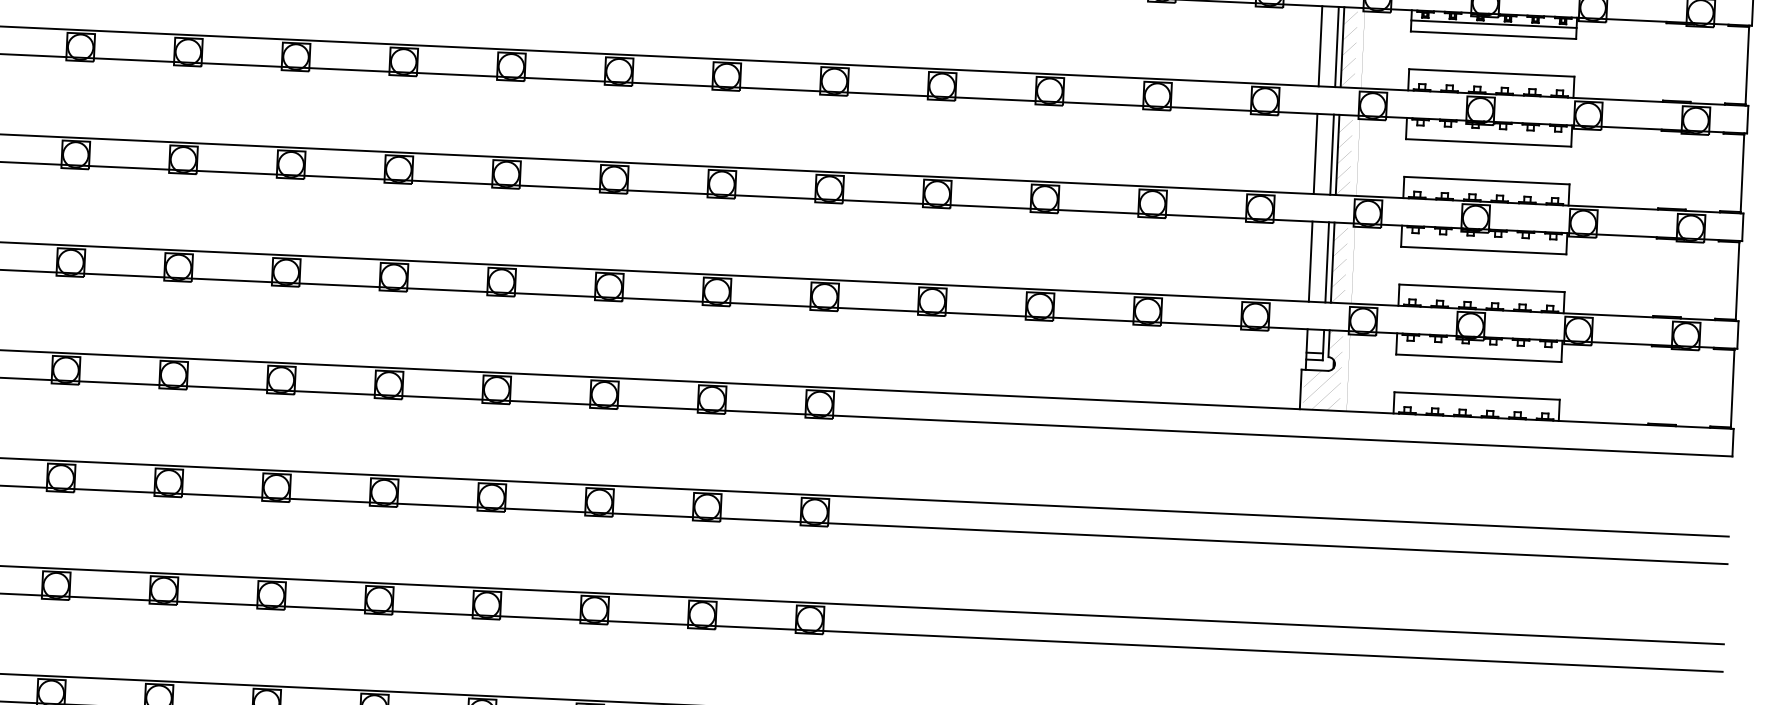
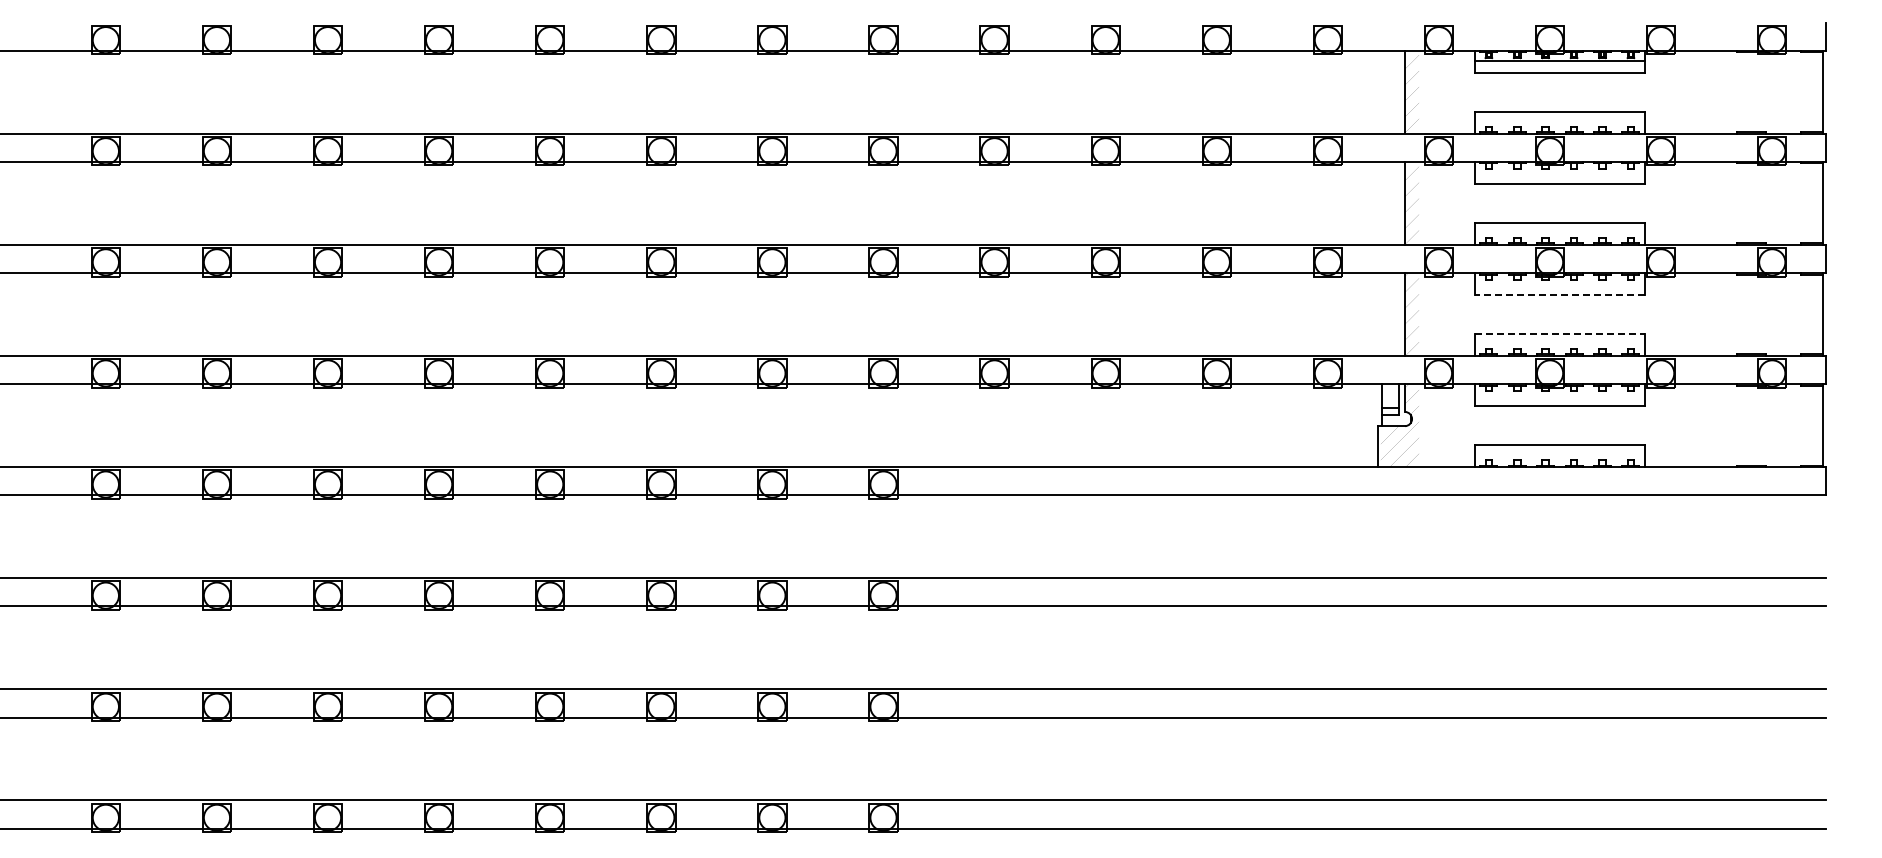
line: (1320, 45) -> (1382, 91), removed
line: (1337, 46) -> (1399, 91), removed
line: (1315, 154) -> (1382, 203), removed
line: (1332, 154) -> (1399, 203), removed
line: (1483, 251) -> (1559, 295), solid -> dashed
line: (1310, 261) -> (1382, 314), removed
line: (1327, 262) -> (1399, 314), removed
line: (1482, 287) -> (1560, 333), solid -> dashed

